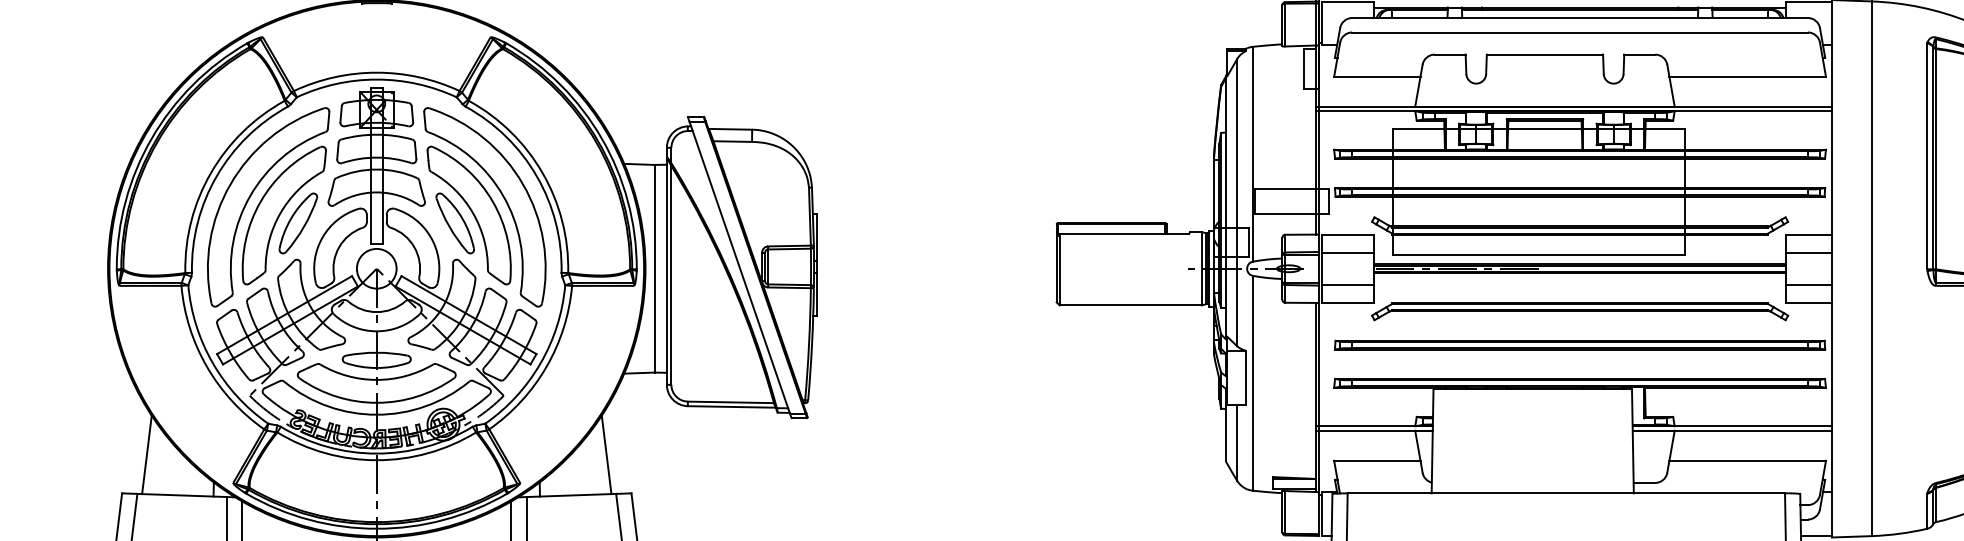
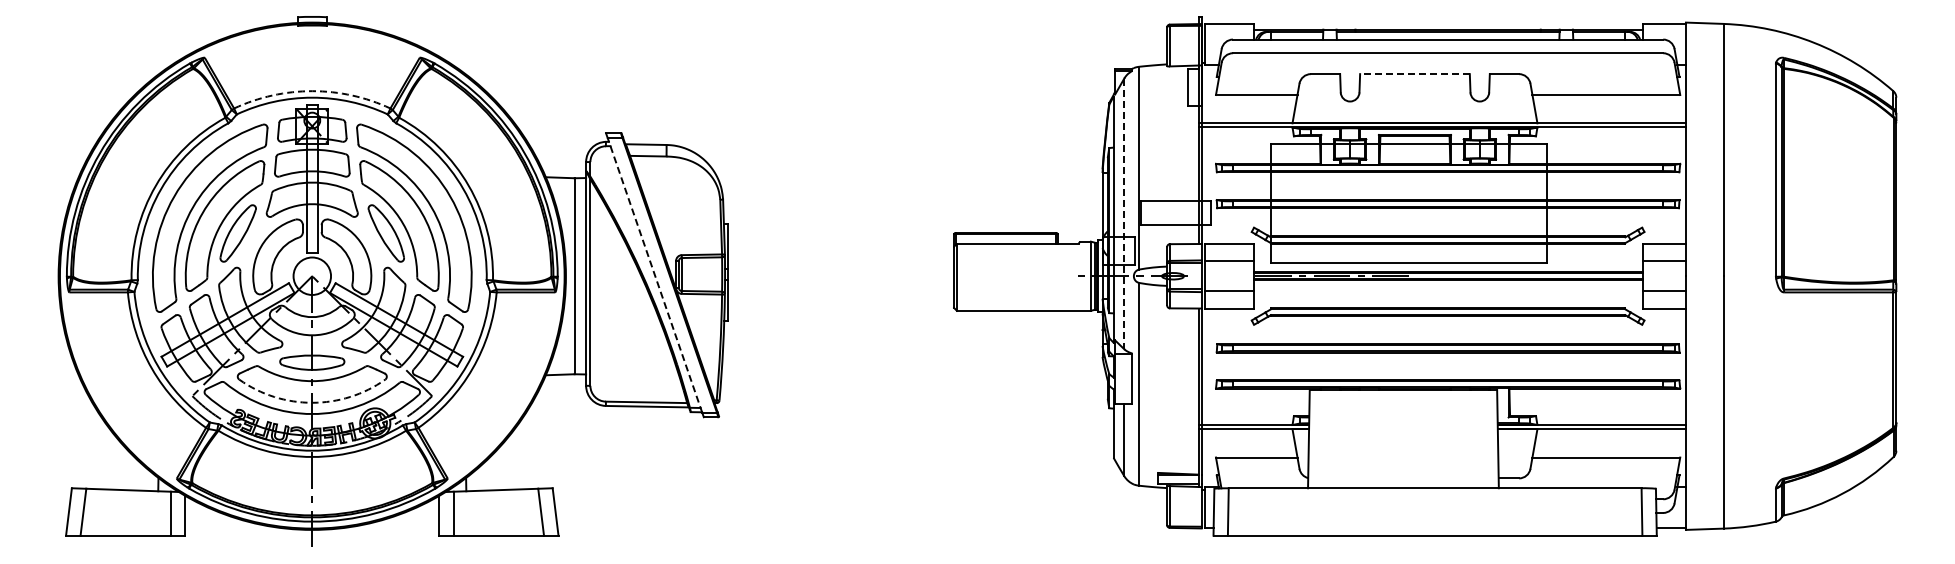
line: (1544, 55) -> (1414, 74), solid -> dashed
arc: (376, 73) -> (312, 91), solid -> dashed
line: (1237, 203) -> (1124, 214), solid -> dashed
line: (739, 267) -> (654, 275), solid -> dashed
arc: (376, 402) -> (312, 402), solid -> dashed
line: (146, 454) -> (94, 451), removed
line: (605, 454) -> (528, 451), removed

